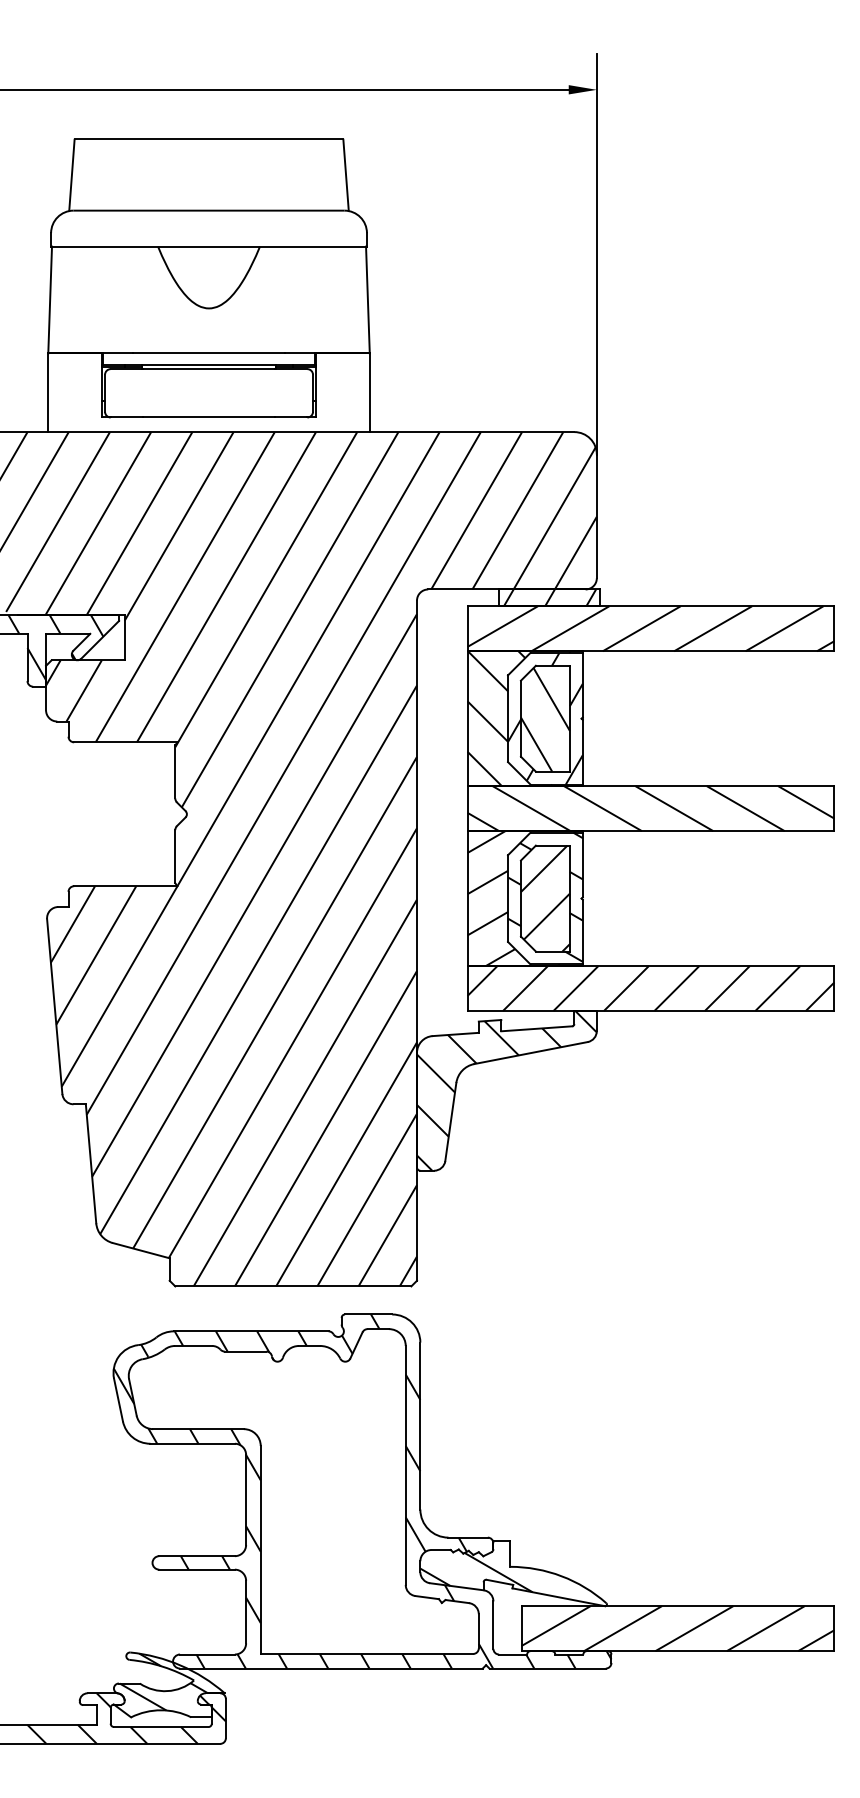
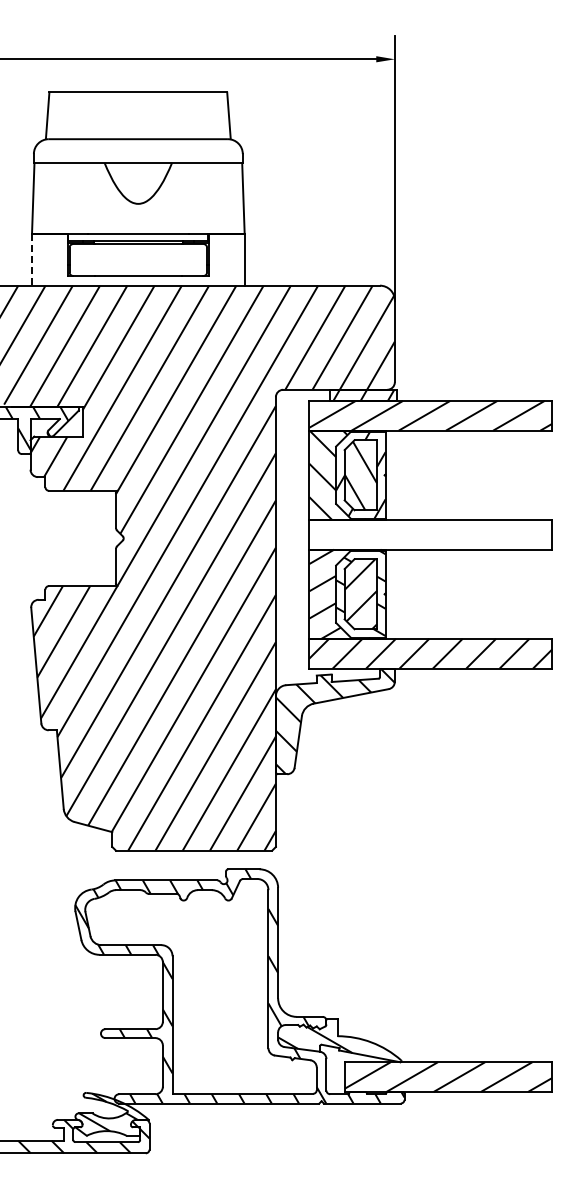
line: (49, 394) -> (32, 260), solid -> dashed
hatch: (650, 808) -> (430, 534), removed

